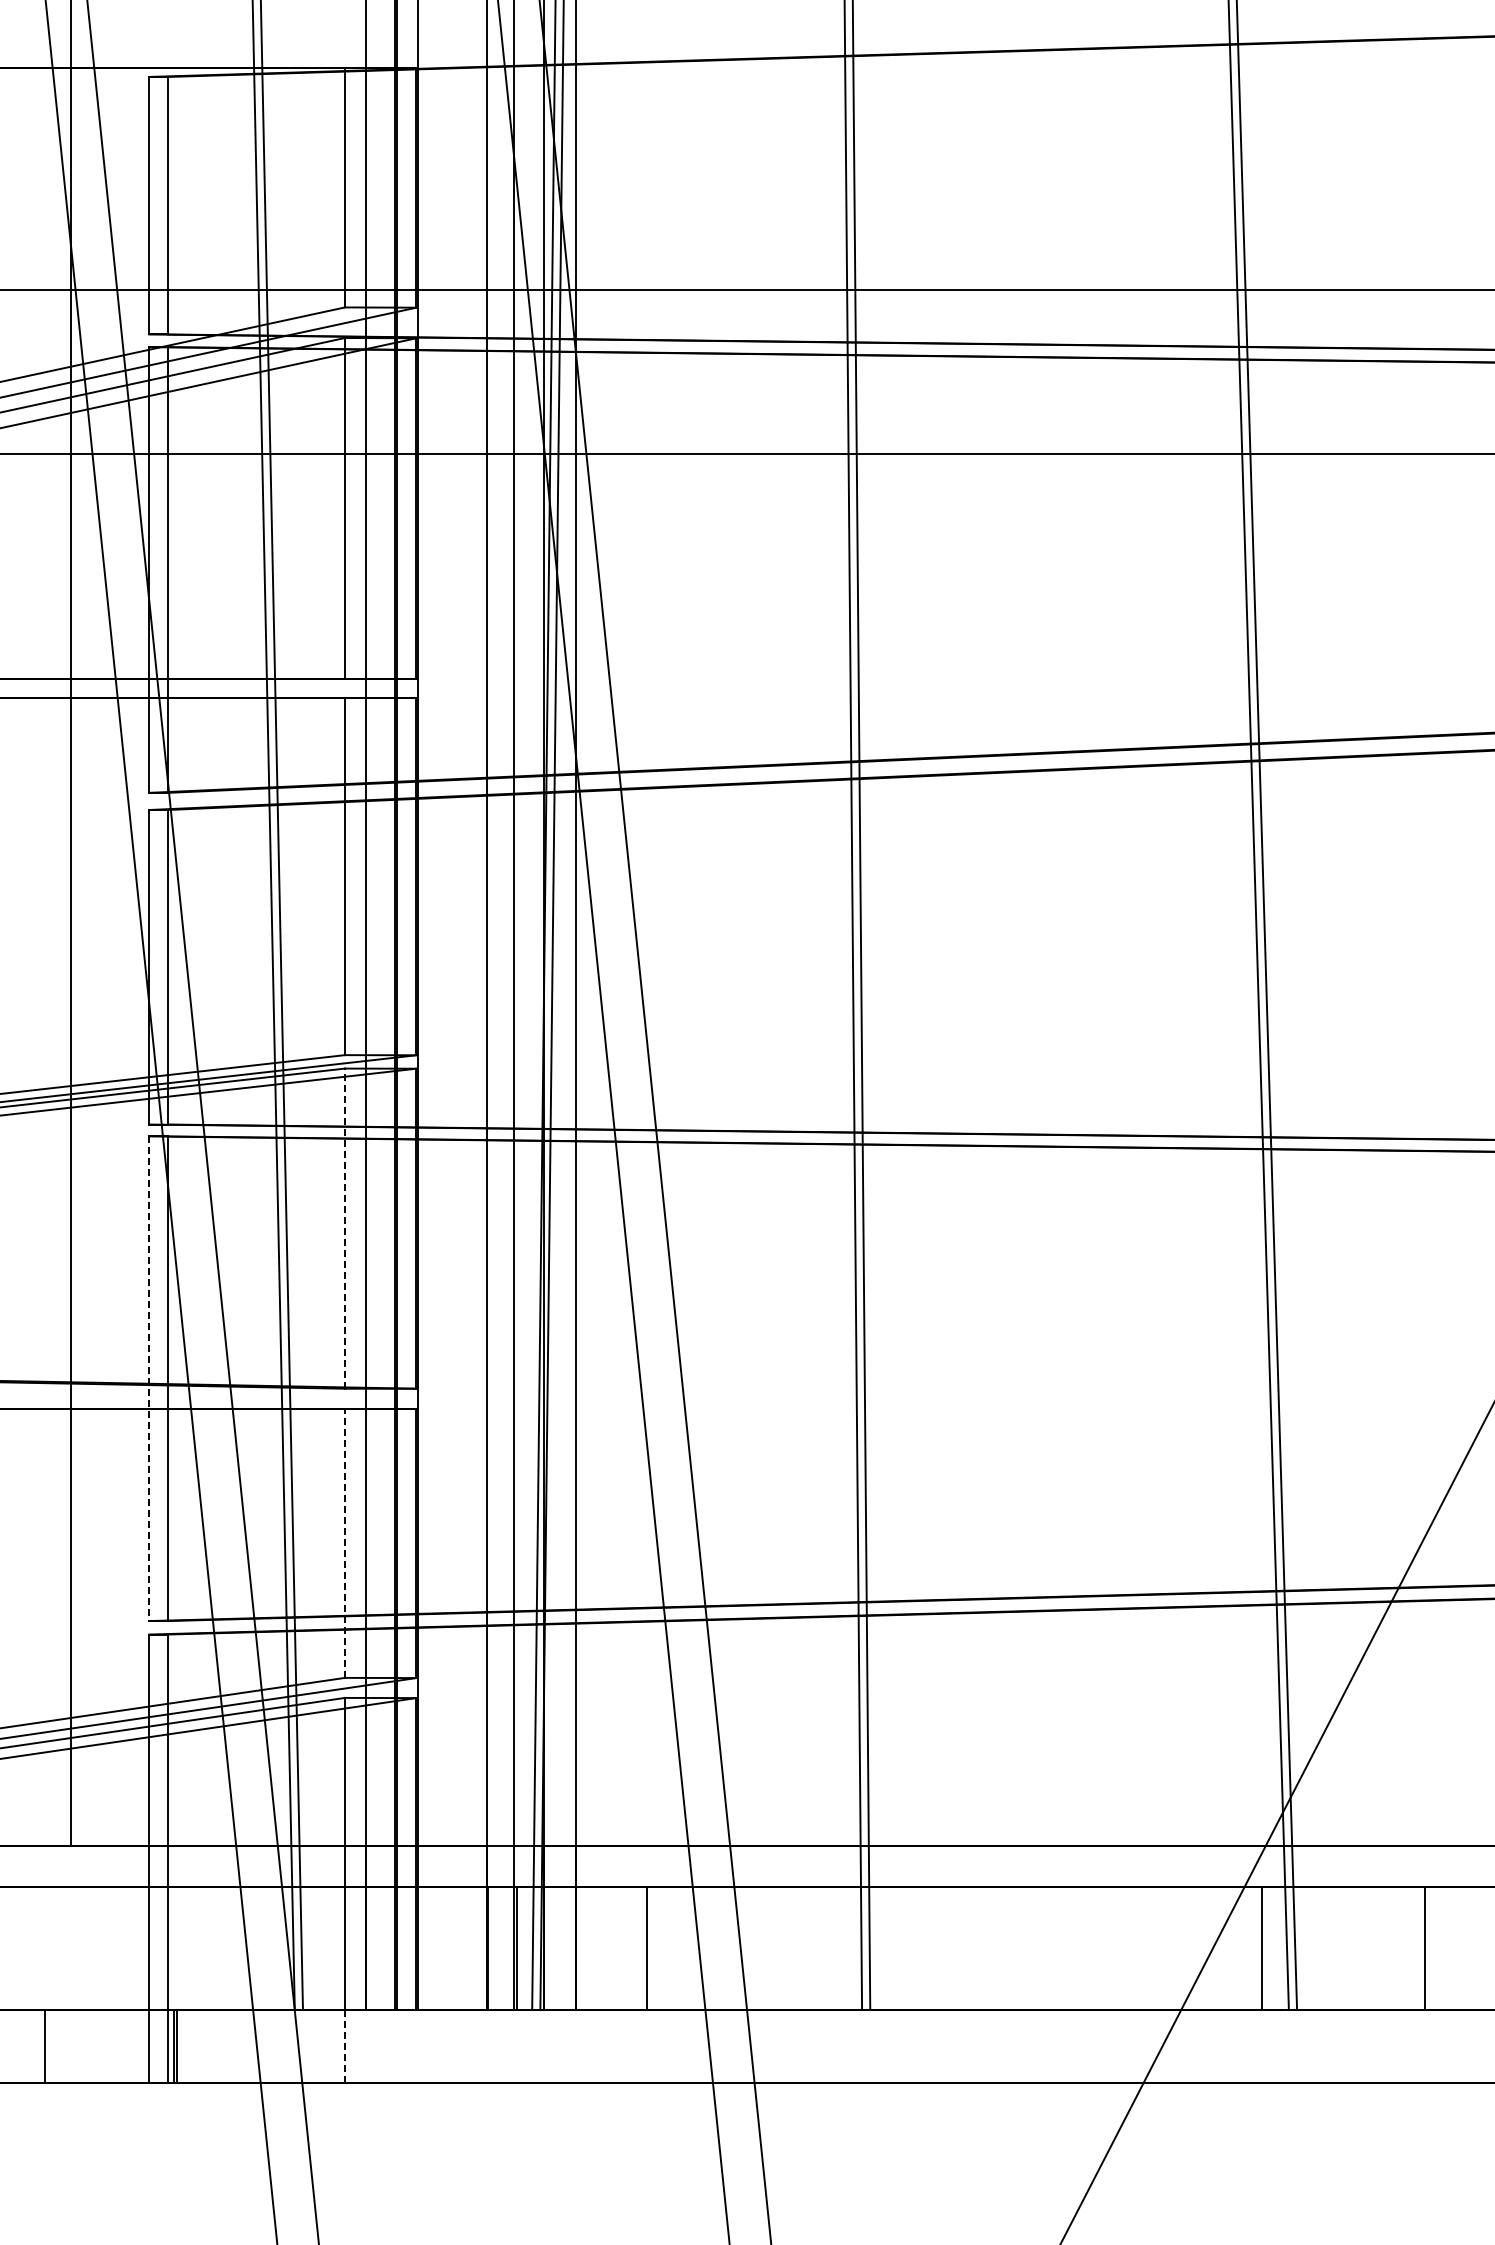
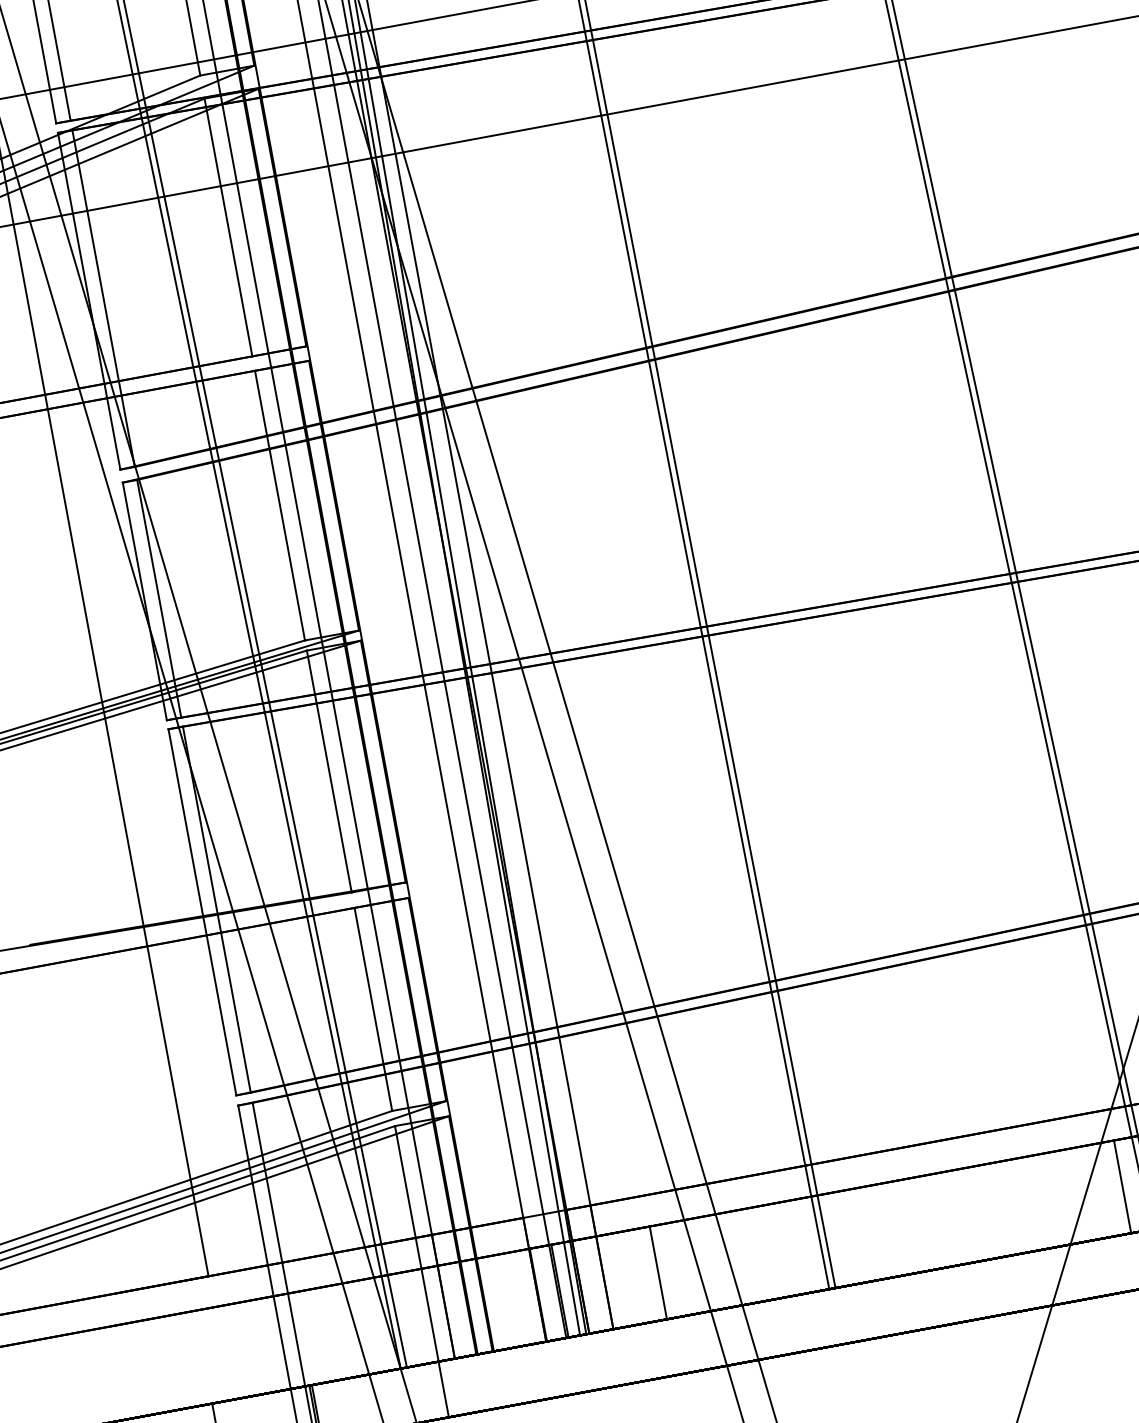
line: (345, 1228) -> (329, 771), dashed -> solid
line: (149, 1379) -> (202, 912), dashed -> solid
line: (345, 1543) -> (373, 1009), dashed -> solid
line: (344, 2046) -> (443, 1389), dashed -> solid

